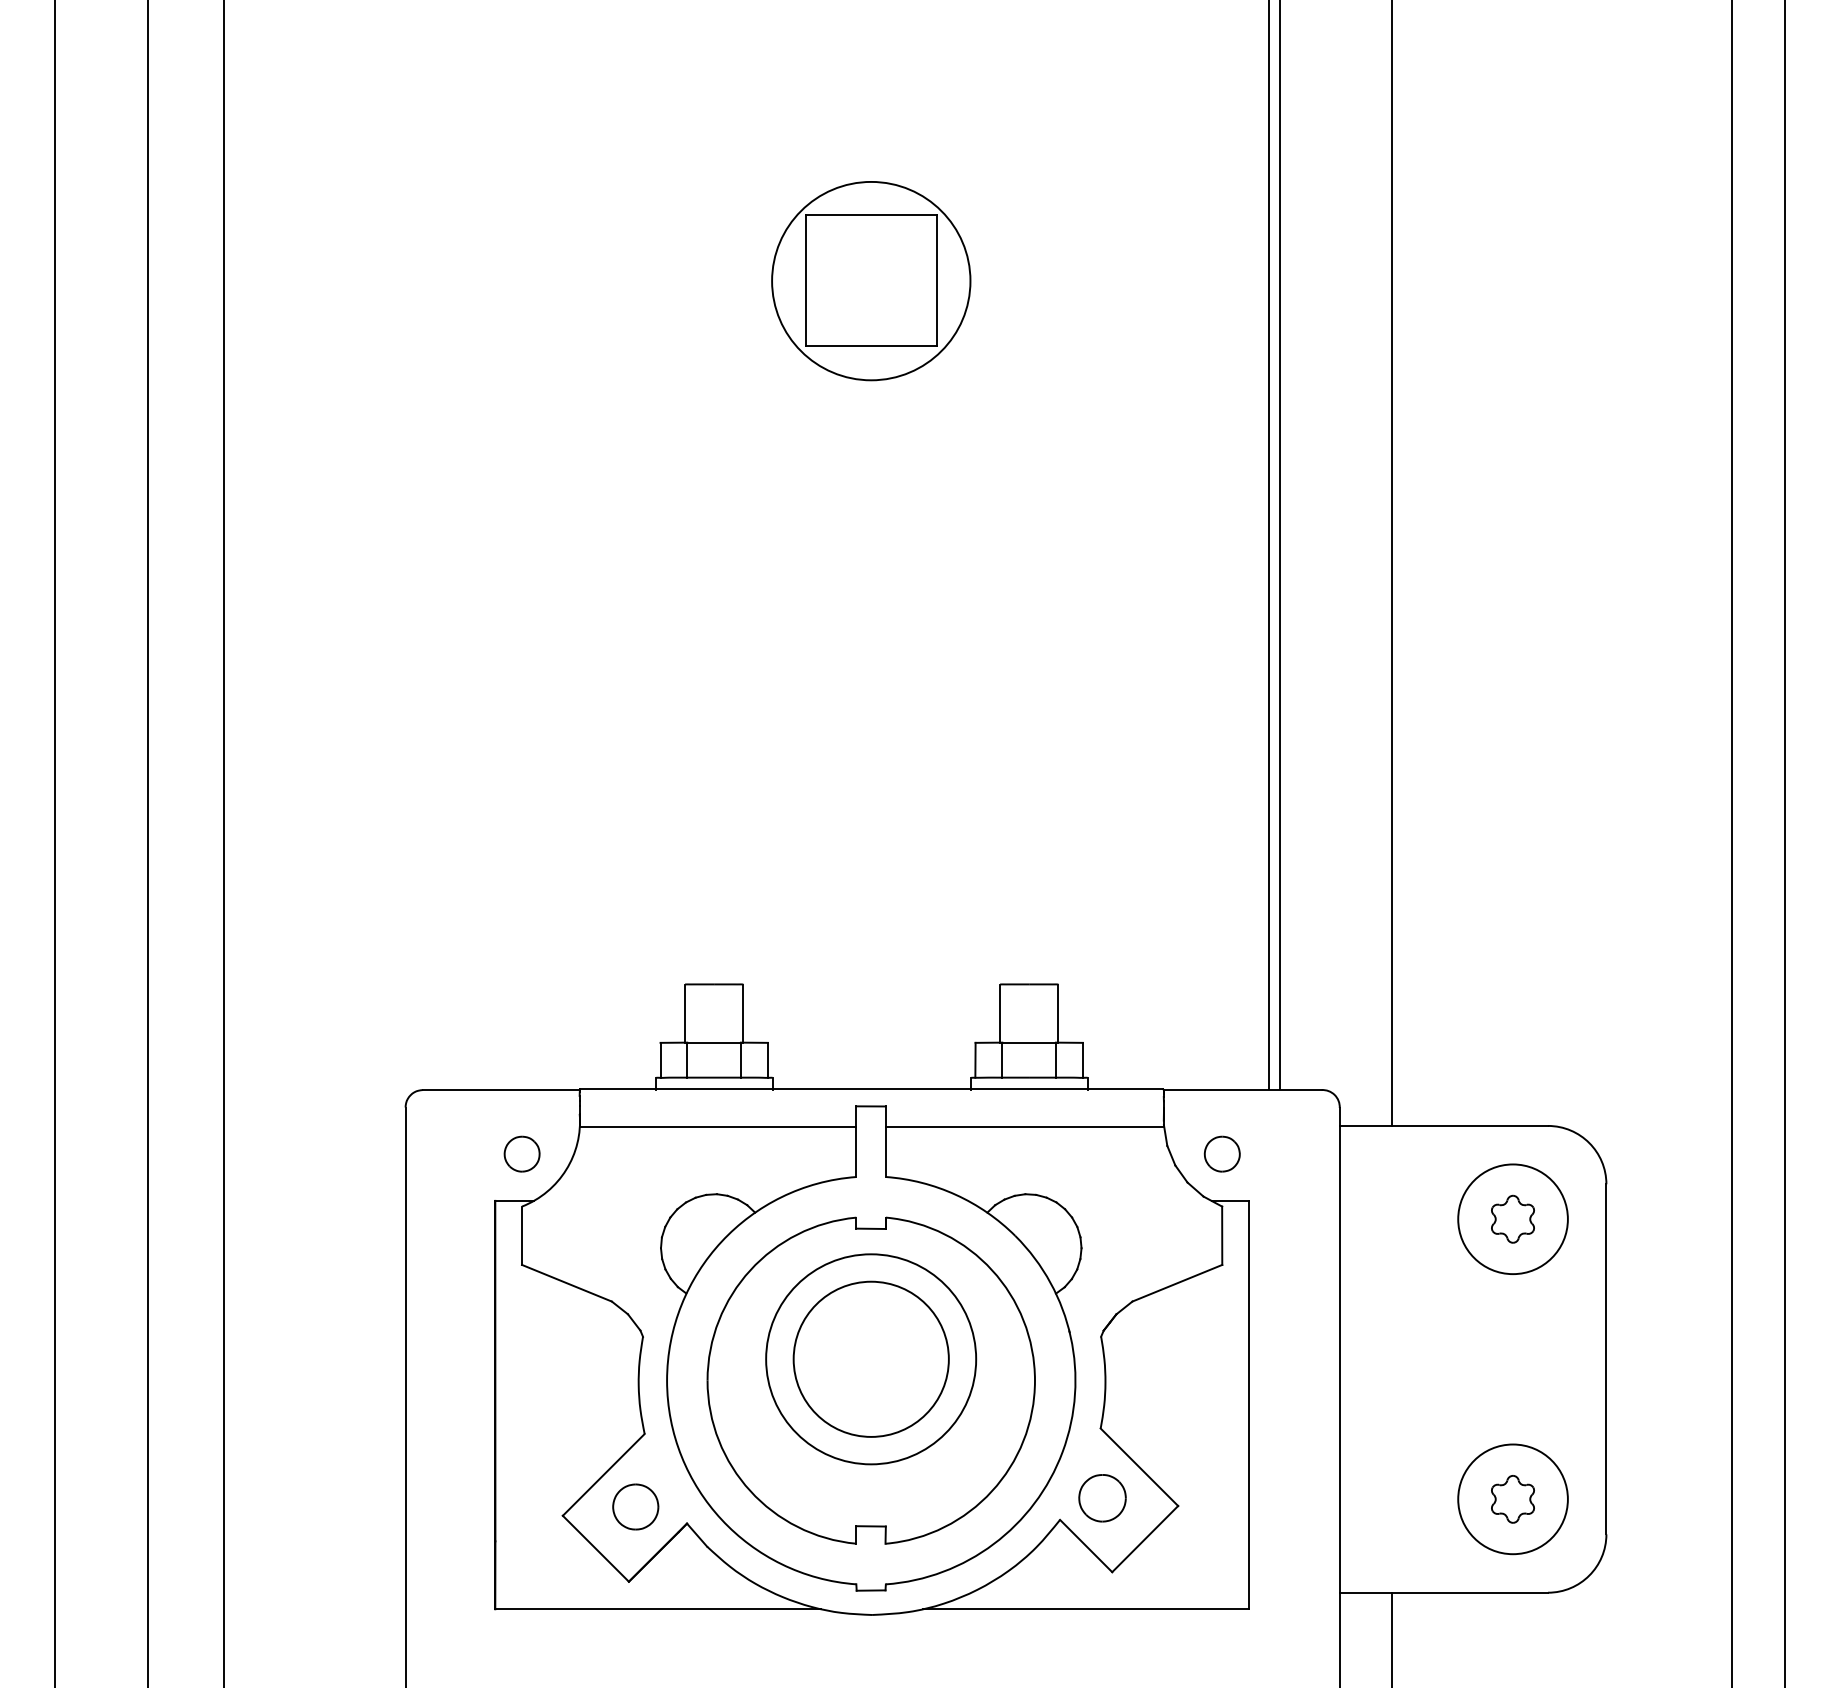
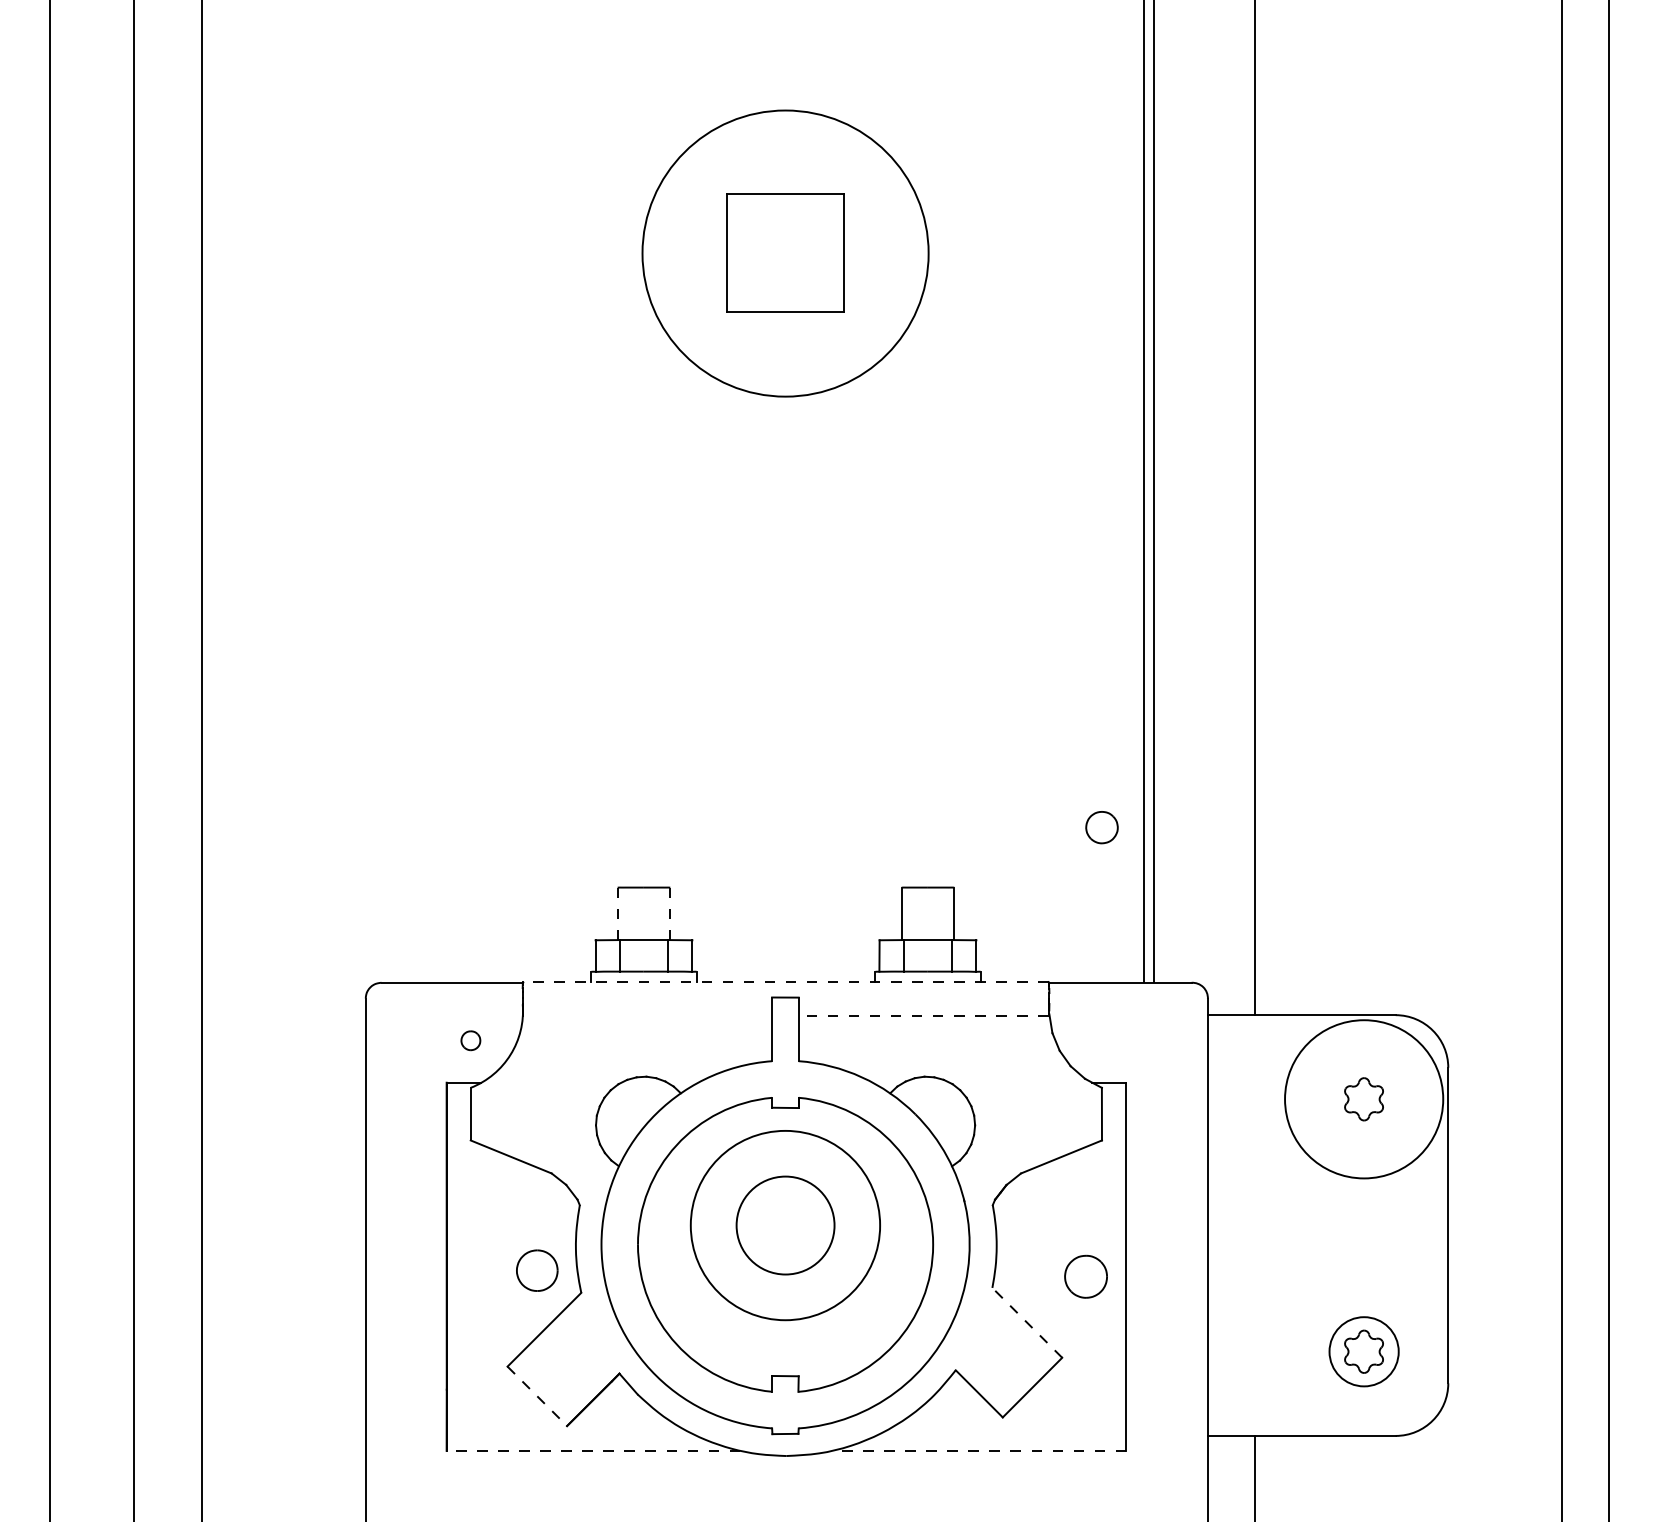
circle: (871, 281) -> (785, 253), size x1.6
line: (684, 1013) -> (617, 913), solid -> dashed
line: (743, 1013) -> (670, 913), solid -> dashed
line: (871, 1089) -> (785, 982), solid -> dashed
line: (718, 1127) -> (647, 1016), removed
line: (1024, 1127) -> (923, 1016), solid -> dashed
part: (521, 1154) -> (470, 1040), size x0.6
part: (1221, 1154) -> (1101, 827), moved
circle: (1512, 1218) -> (1363, 1098), size x1.6
circle: (871, 1359) -> (785, 1225), size x0.7
line: (1138, 1466) -> (1026, 1322), solid -> dashed
part: (1101, 1497) -> (1085, 1276), moved
circle: (1512, 1499) -> (1363, 1351), size x0.7
part: (636, 1506) -> (537, 1270), moved
line: (596, 1548) -> (537, 1396), solid -> dashed
line: (658, 1608) -> (593, 1450), solid -> dashed
line: (1086, 1608) -> (979, 1450), solid -> dashed

